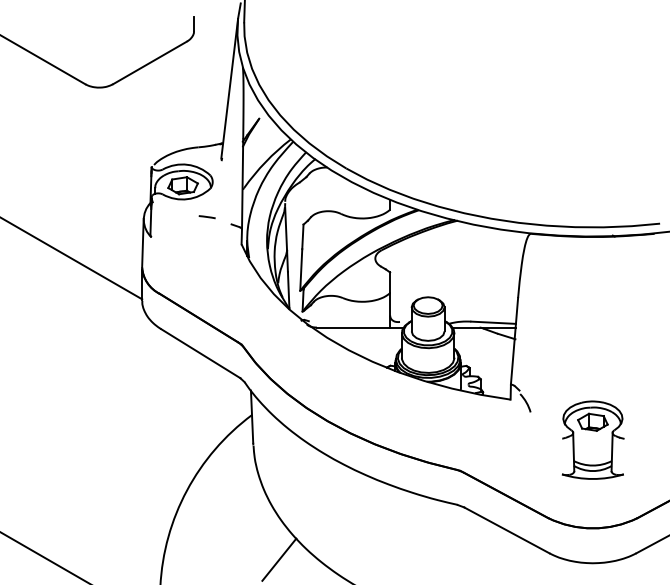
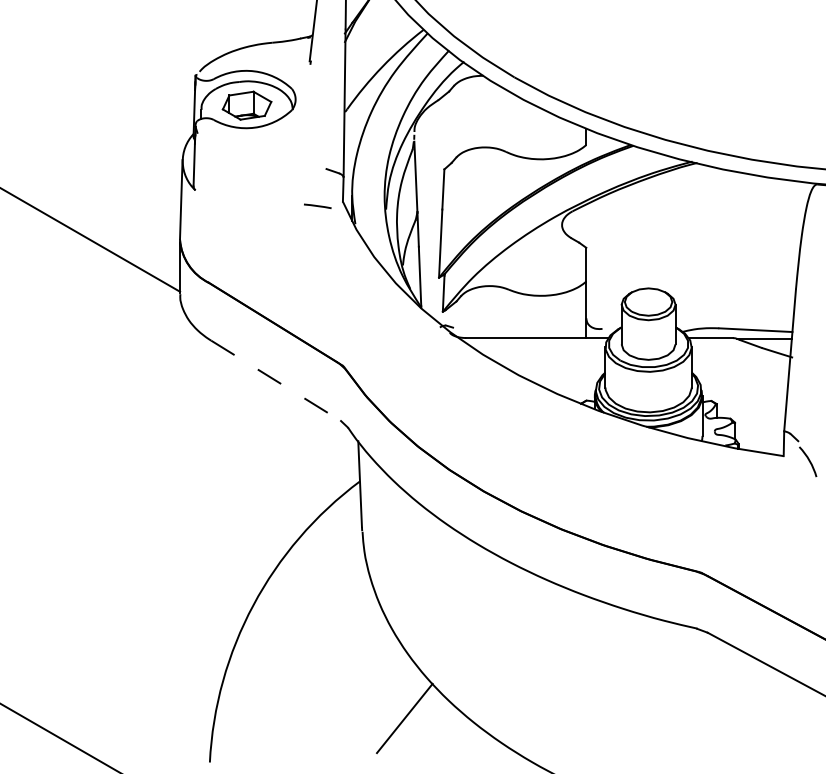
line: (206, 217) -> (316, 206), moved
line: (200, 353) -> (275, 380), solid -> dashed

